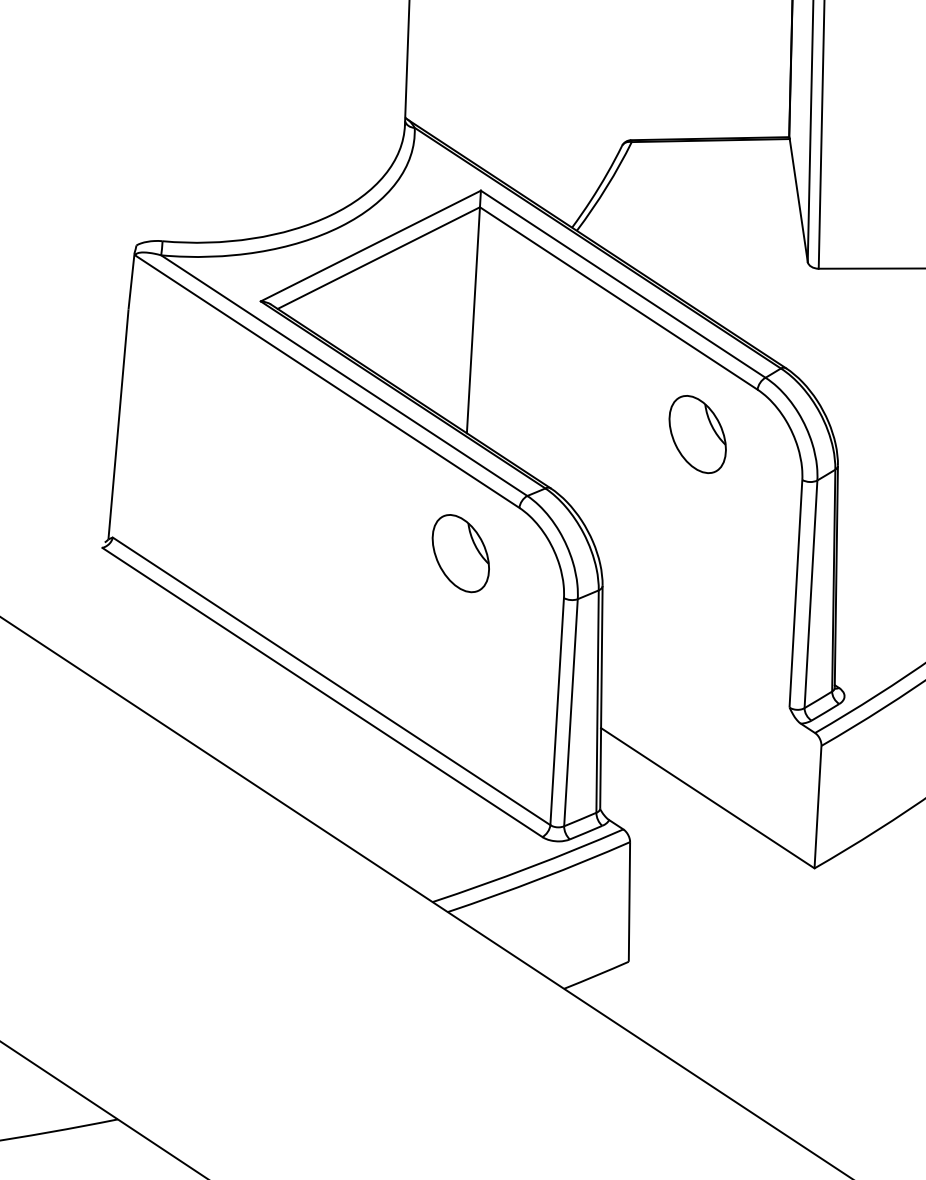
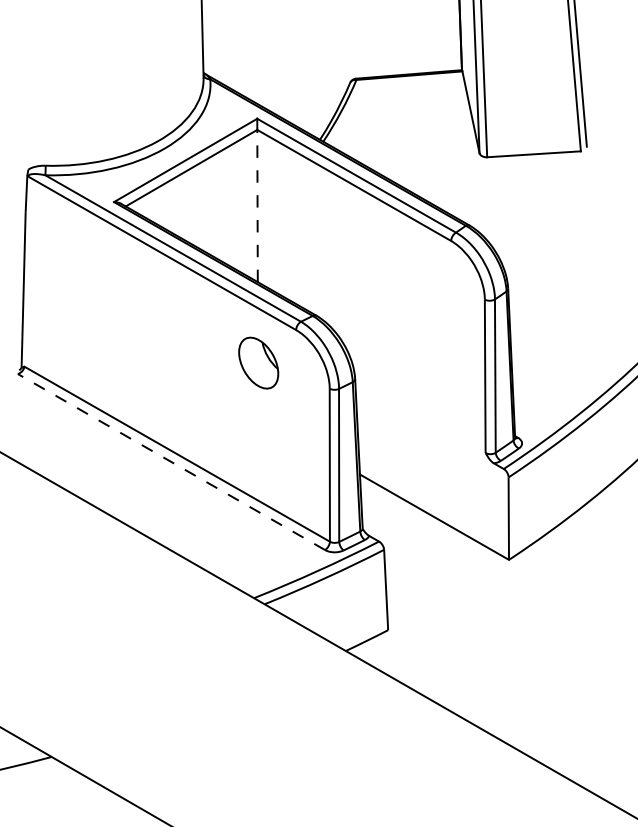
line: (473, 319) -> (257, 205), solid -> dashed
part: (697, 434) -> (412, 273), removed
line: (322, 691) -> (171, 461), solid -> dashed

